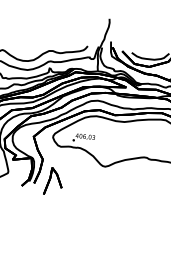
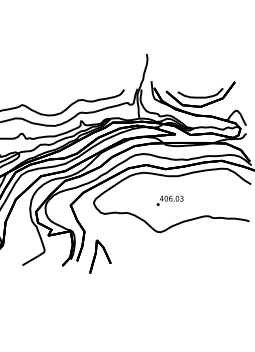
text: (83, 137) -> (169, 200), moved

